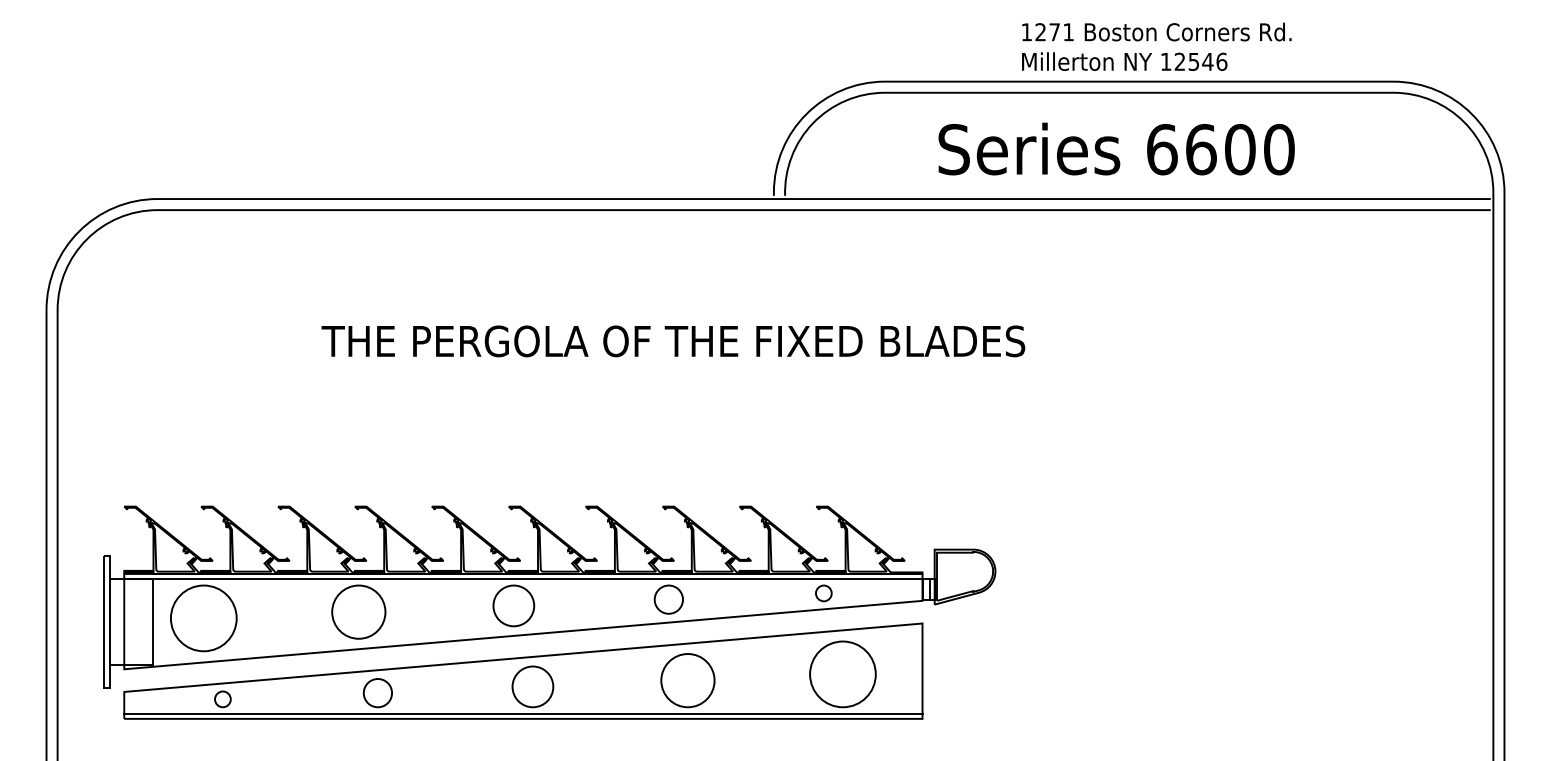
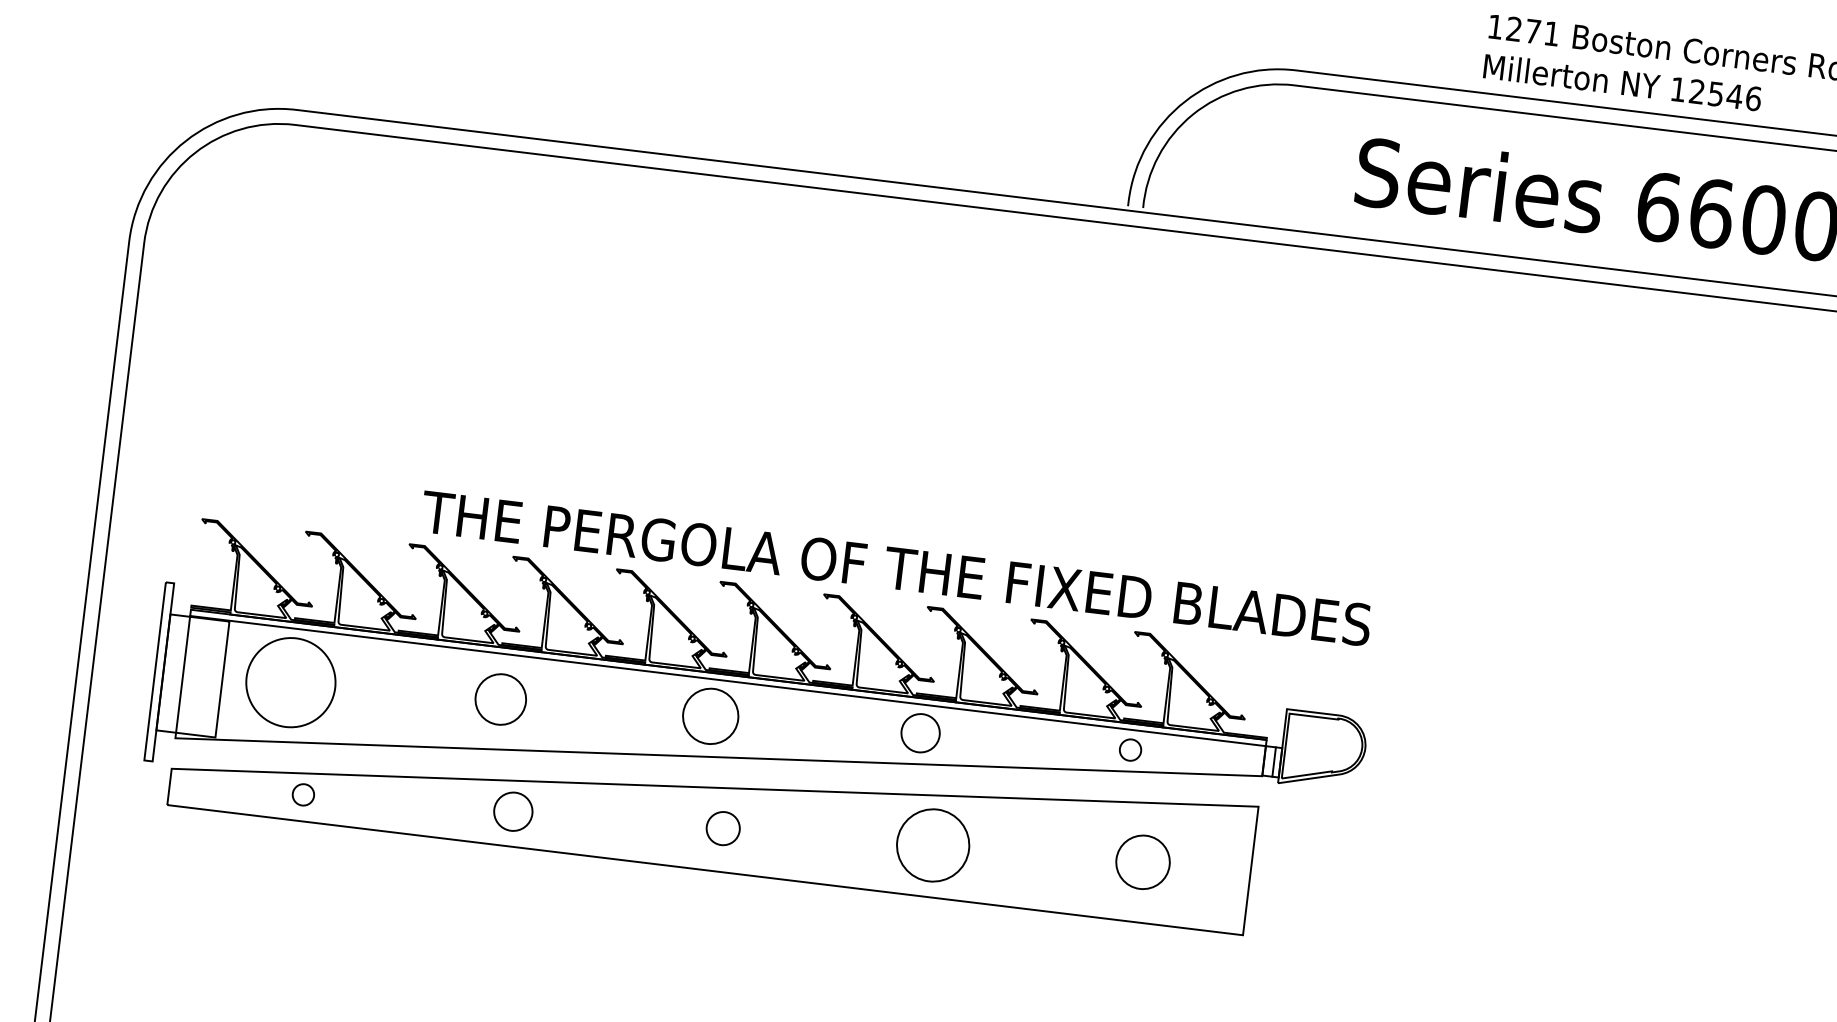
text: (673, 341) -> (896, 568), moved
circle: (358, 611) -> (500, 698), size x0.7
circle: (842, 674) -> (1142, 862), size x0.6
circle: (532, 686) -> (722, 828), size x0.6
line: (523, 714) -> (706, 864), removed

